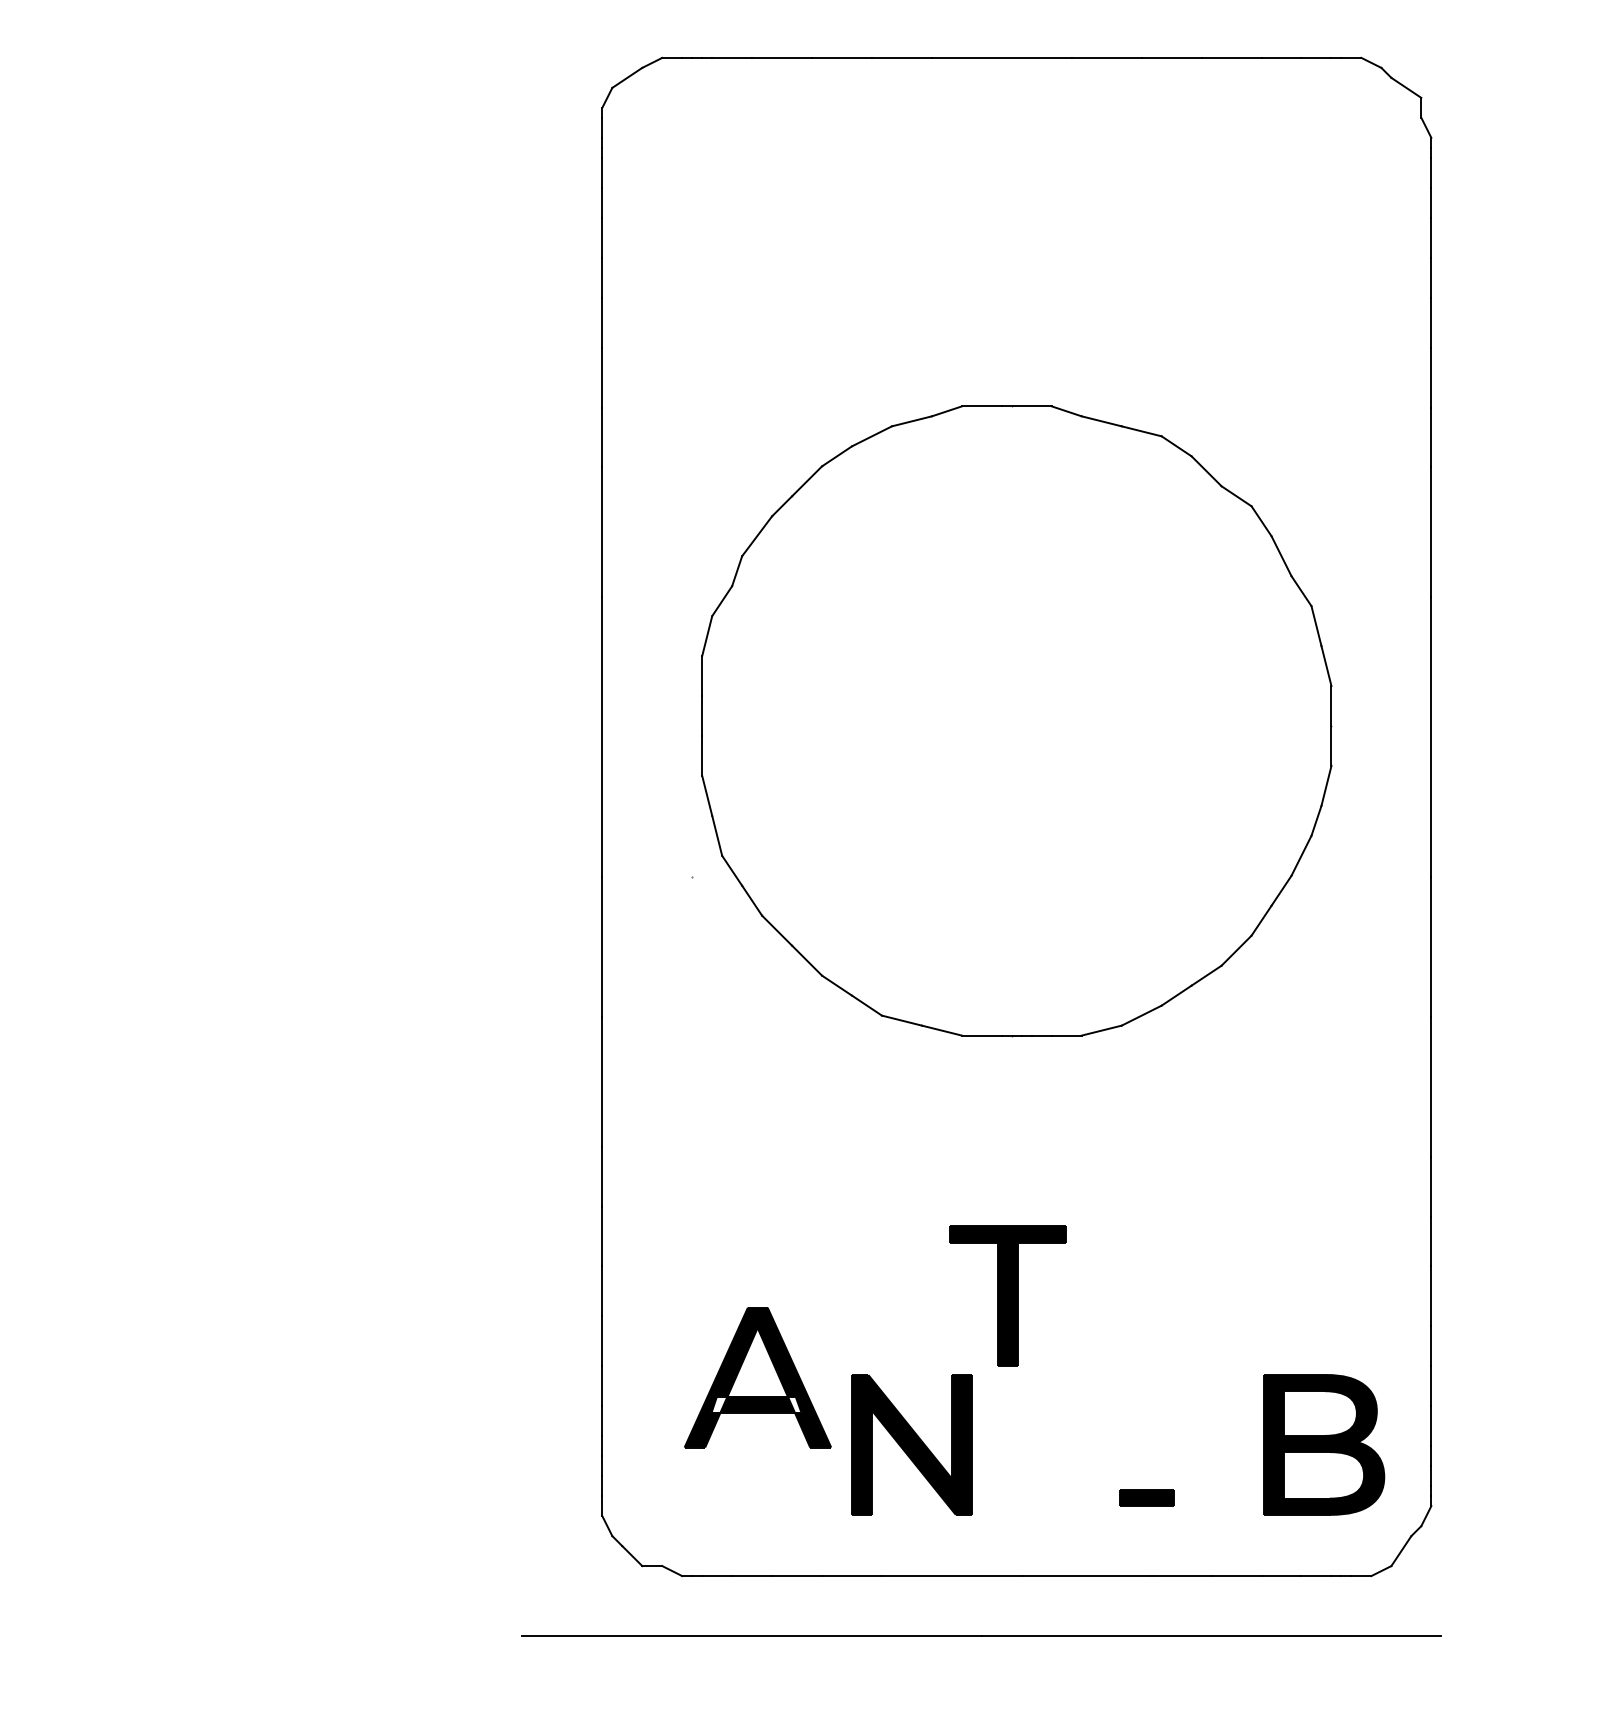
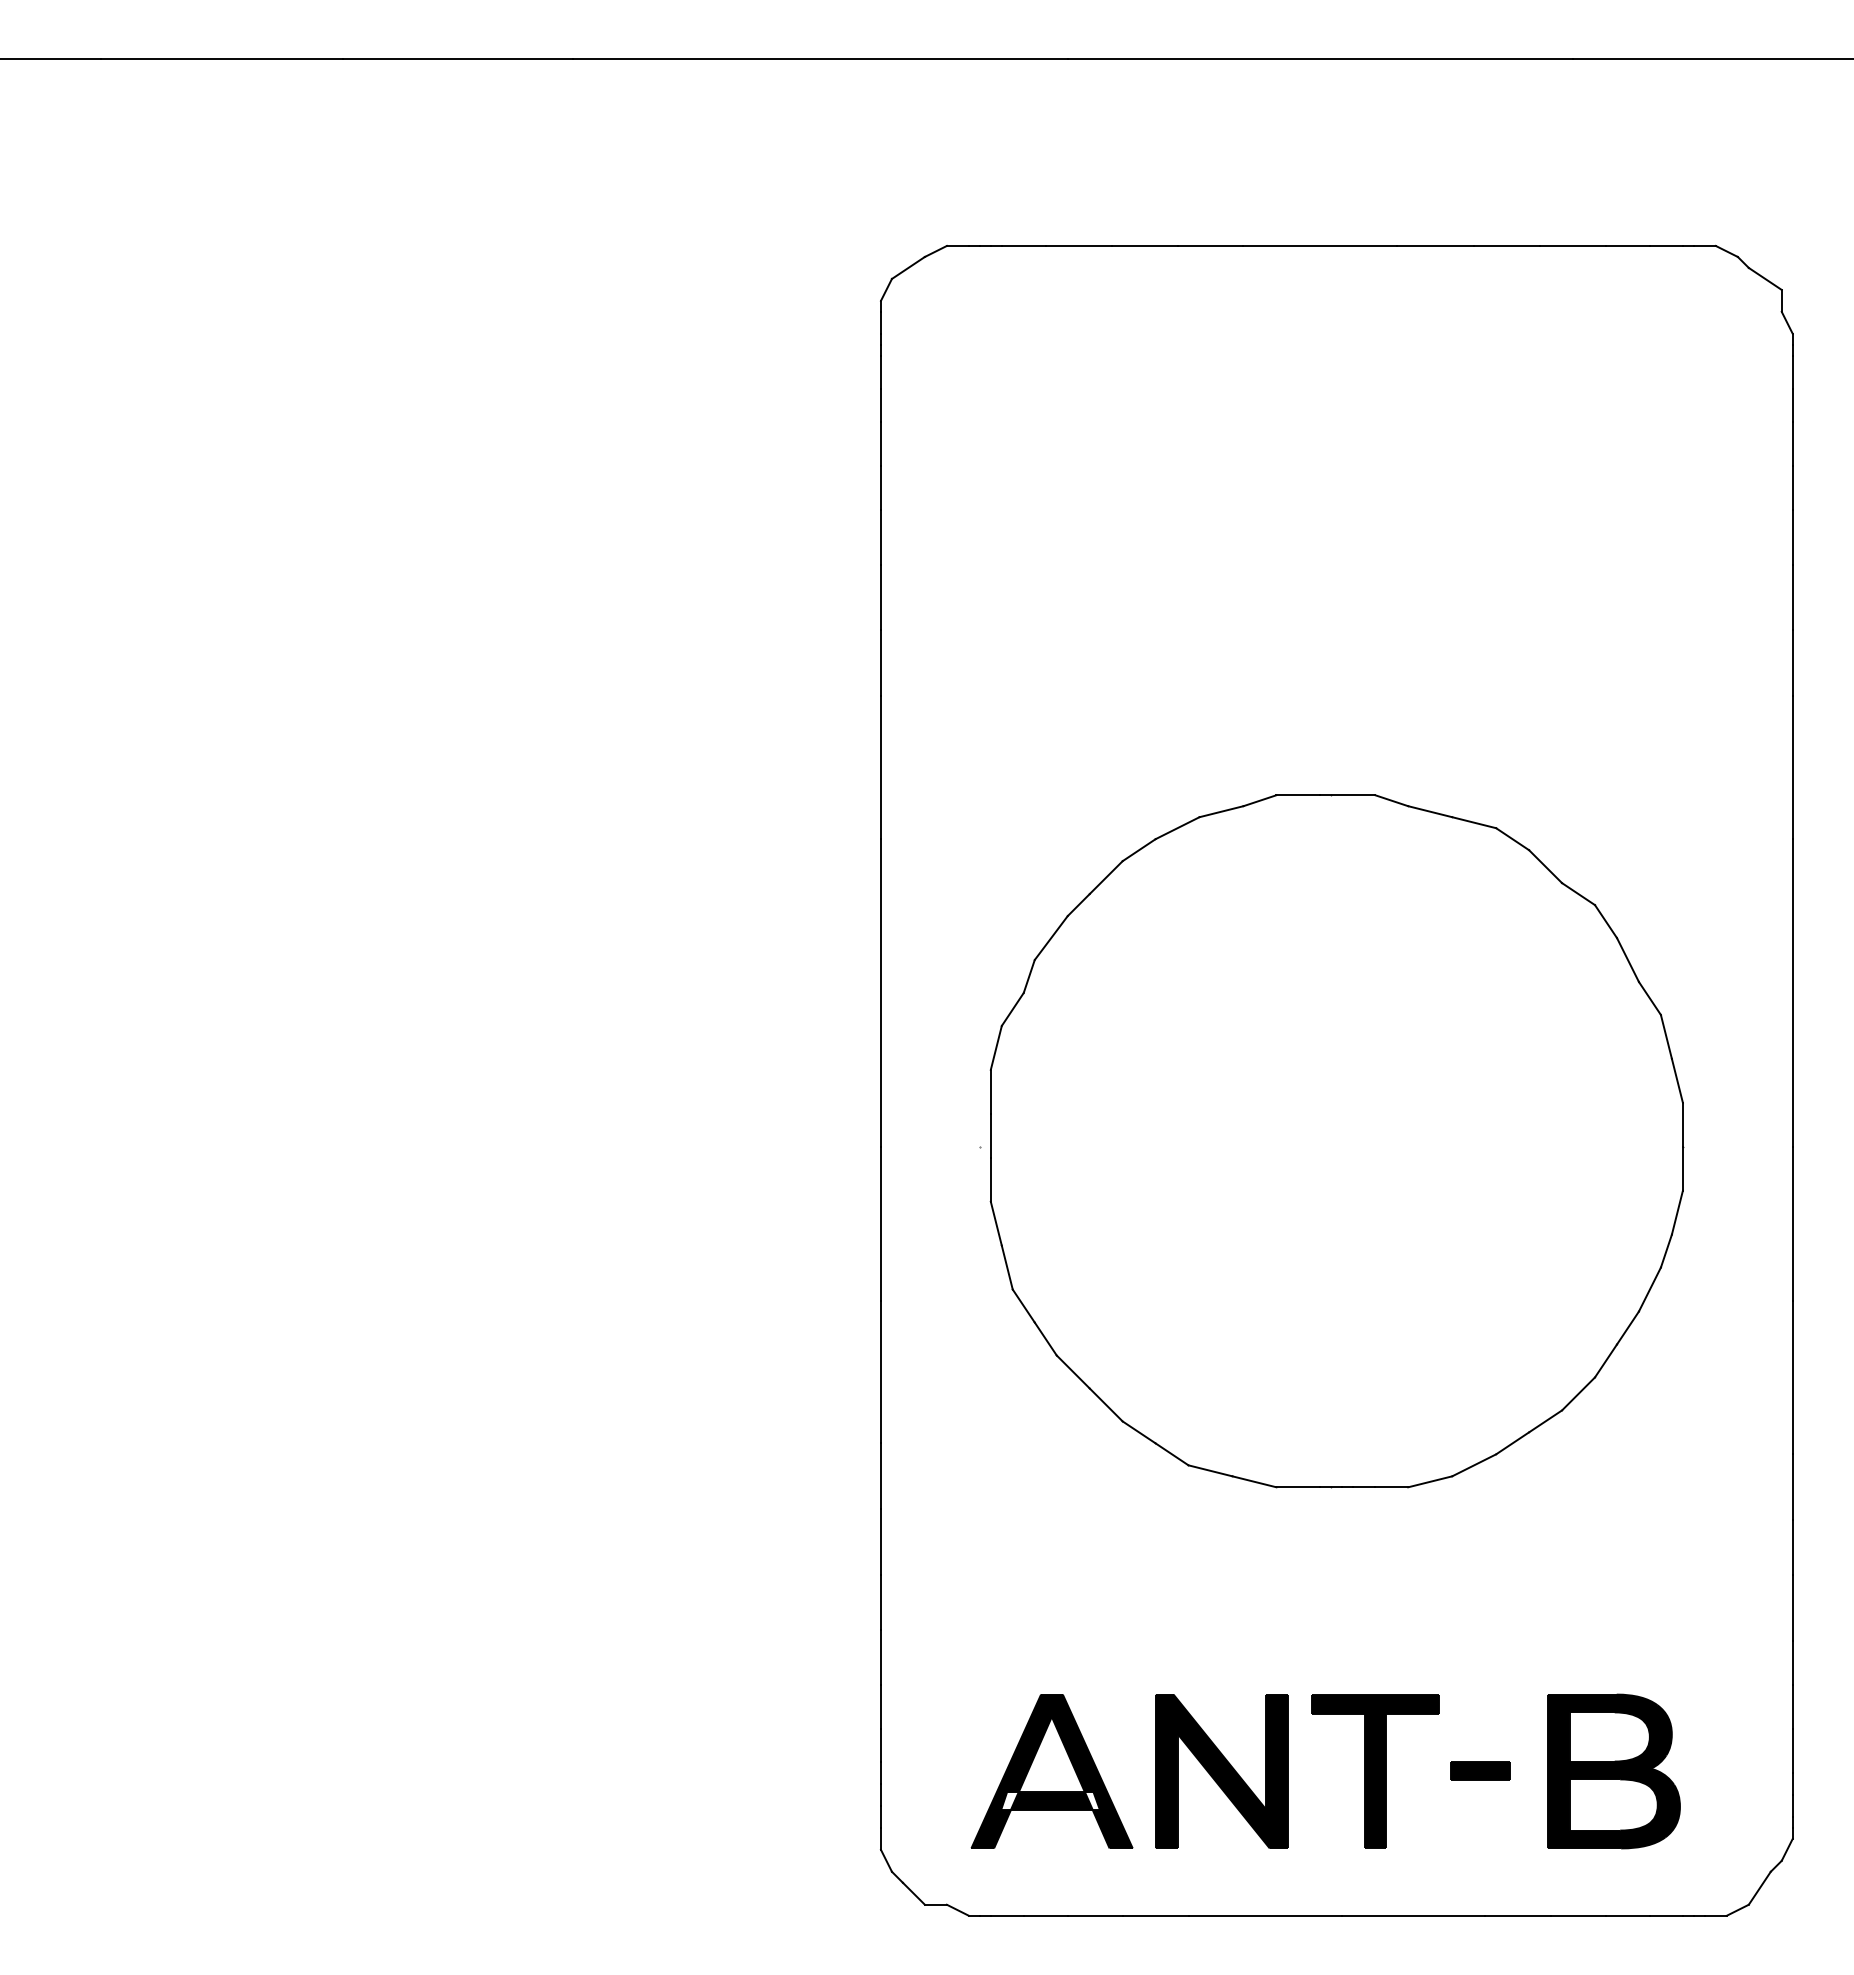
part: (1016, 721) -> (1336, 1141), moved
part: (1008, 1295) -> (1375, 1771), moved
part: (757, 1377) -> (1051, 1771), moved
part: (1323, 1444) -> (1613, 1771), moved
part: (1147, 1497) -> (1480, 1770), moved

